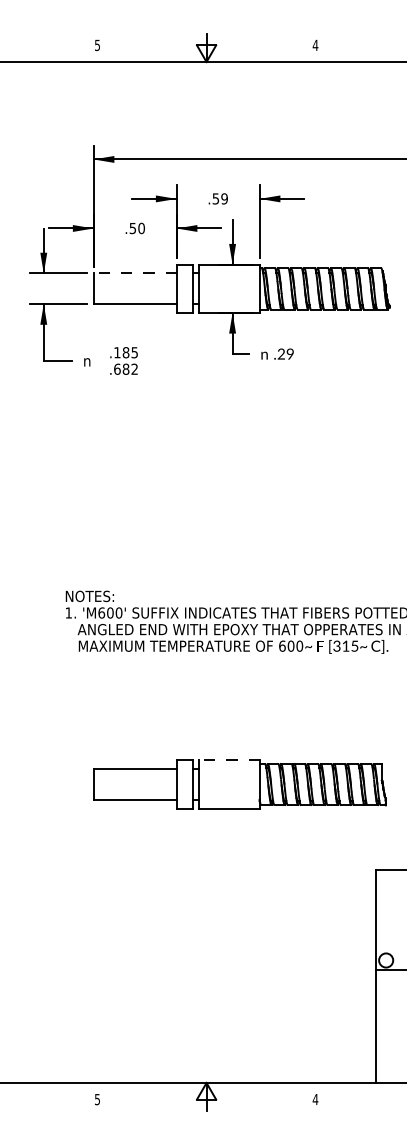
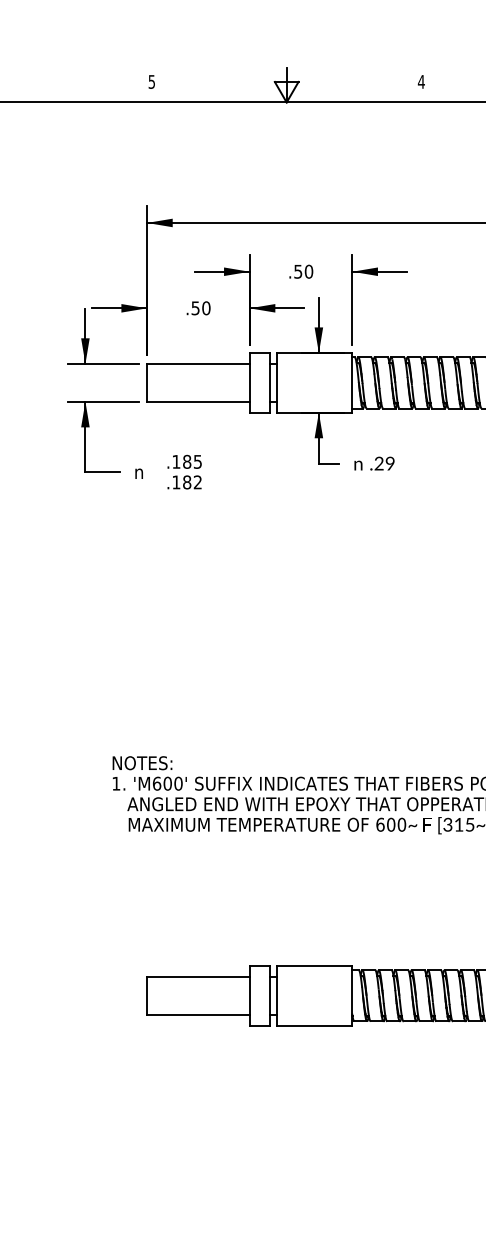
text: (224, 198) -> (308, 271), .59 -> .50
line: (135, 273) -> (198, 363), dashed -> solid
text: (117, 368) -> (176, 481), .682 -> .182
line: (229, 760) -> (315, 966), dashed -> solid

